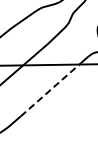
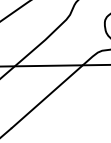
line: (50, 90) -> (47, 96), dashed -> solid

